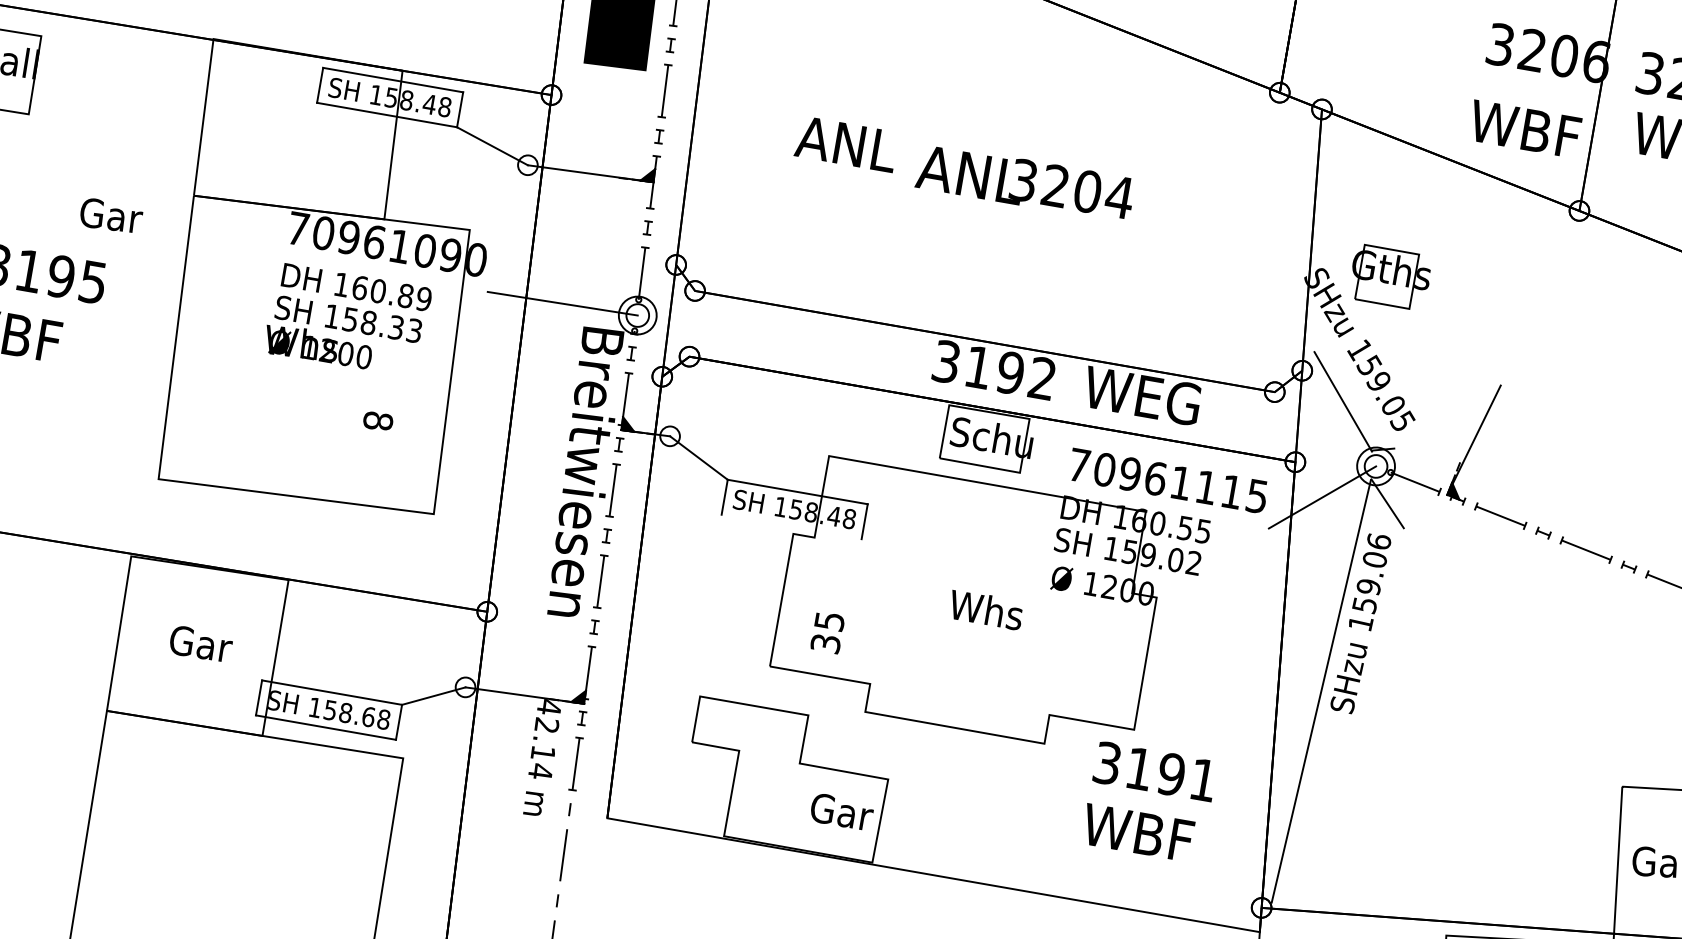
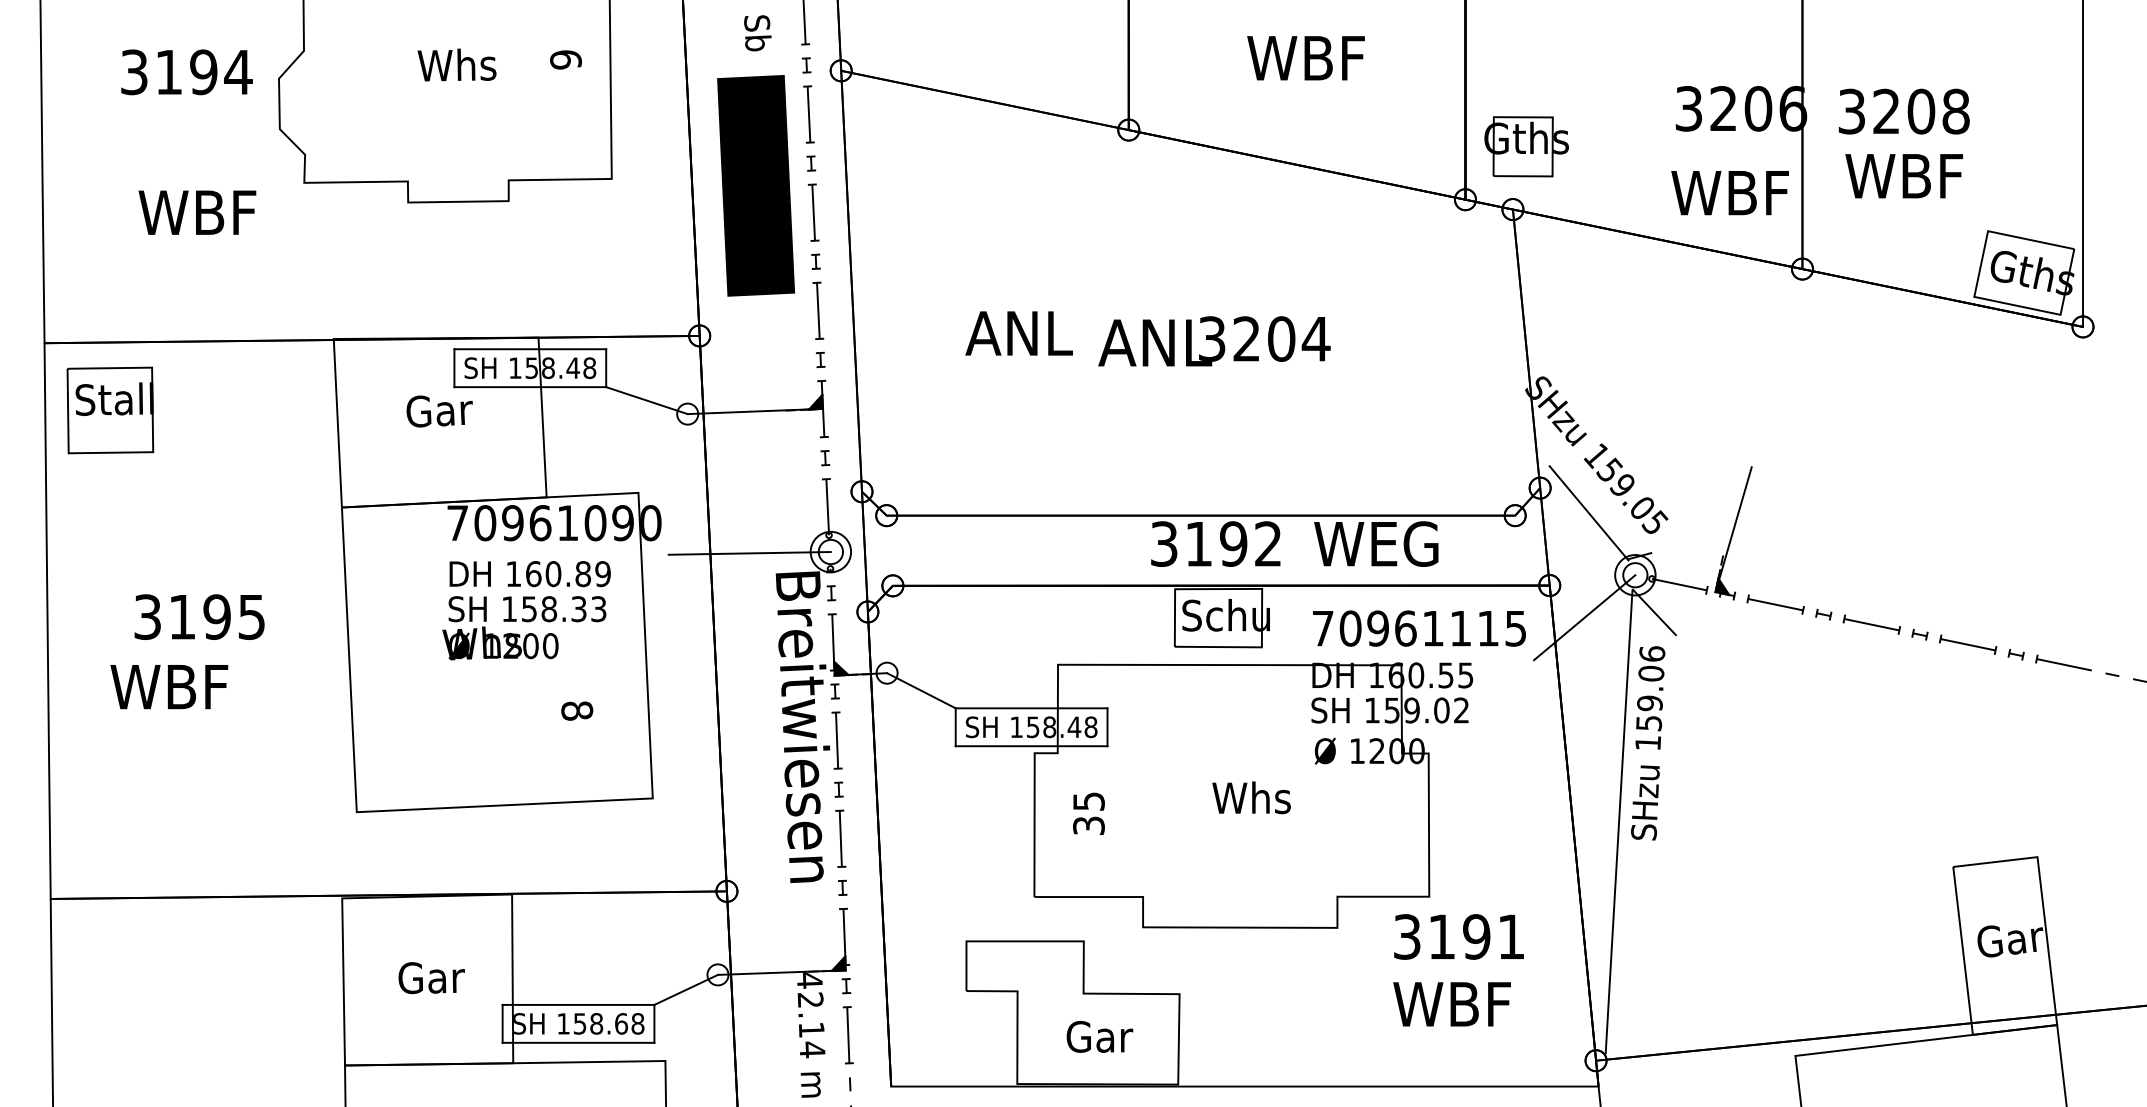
text: (111, 216) -> (439, 411), moved
part: (1390, 277) -> (1526, 146), moved
line: (791, 527) -> (1031, 746), added
text: (827, 632) -> (1088, 813), moved
text: (841, 811) -> (1099, 1036), moved

